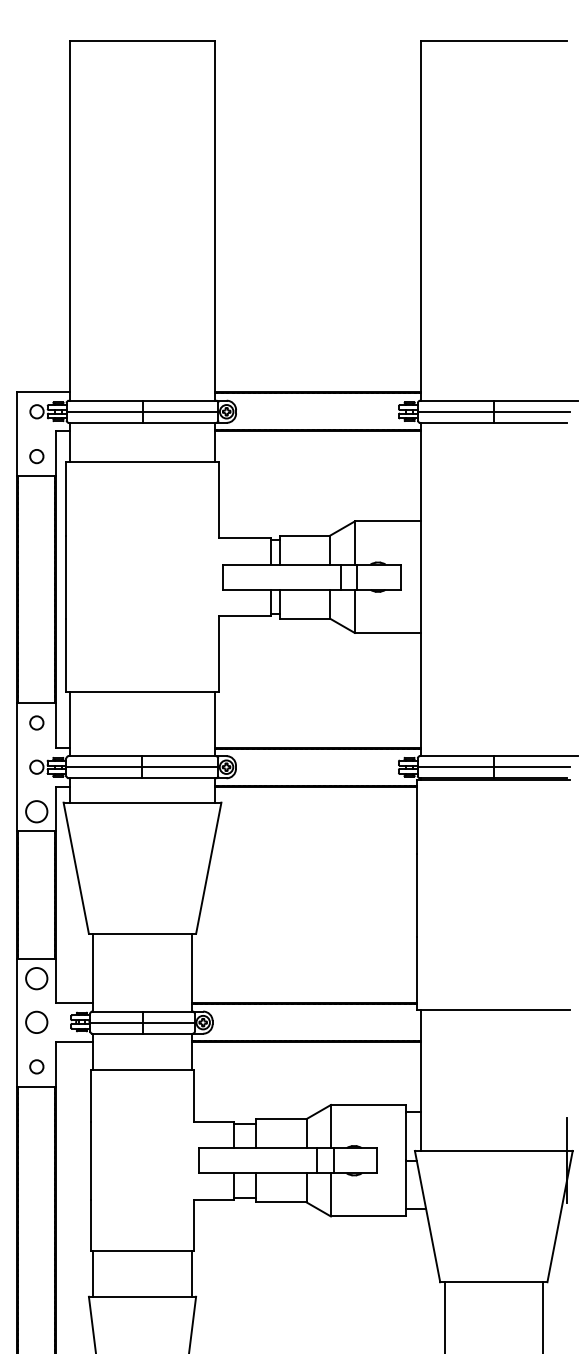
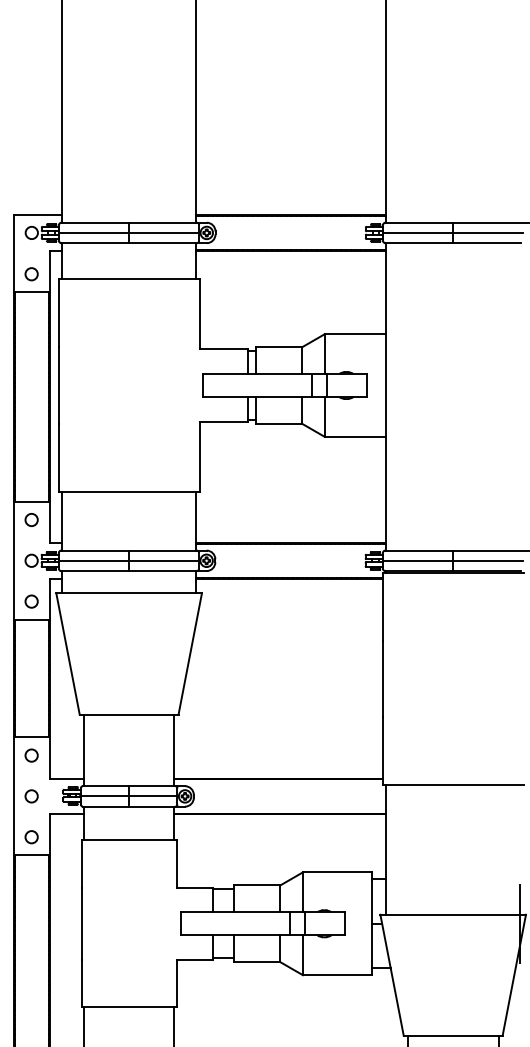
circle: (36, 810) -> (31, 600), size x0.62
circle: (36, 977) -> (31, 754), size x0.62
circle: (36, 1022) -> (31, 796), size x0.62

